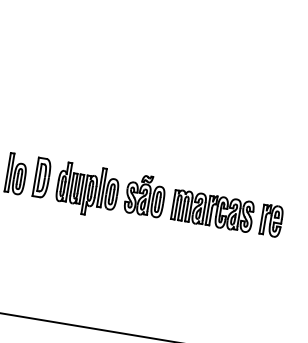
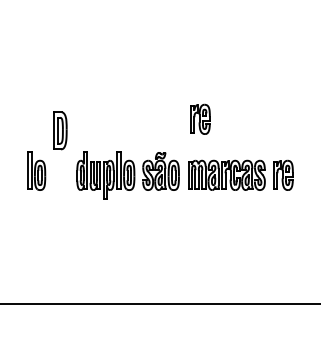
part: (195, 147) -> (200, 118), added
part: (42, 177) -> (60, 130), moved

